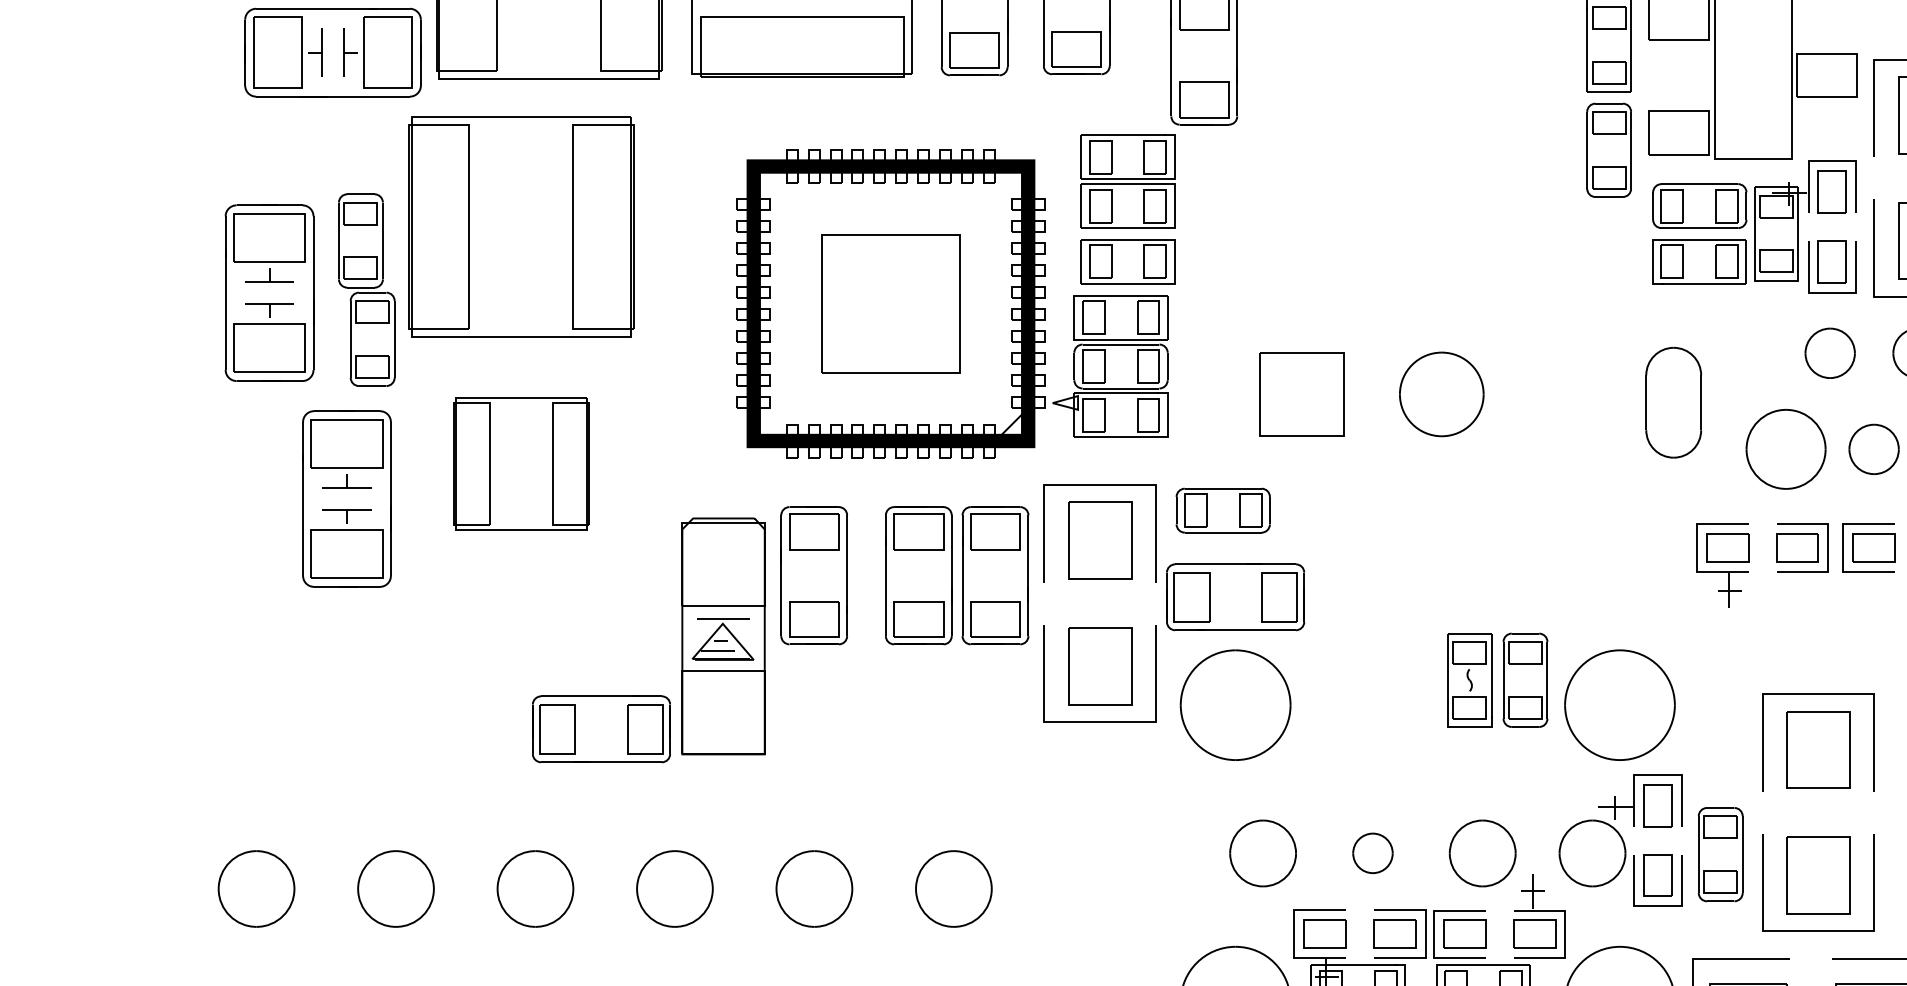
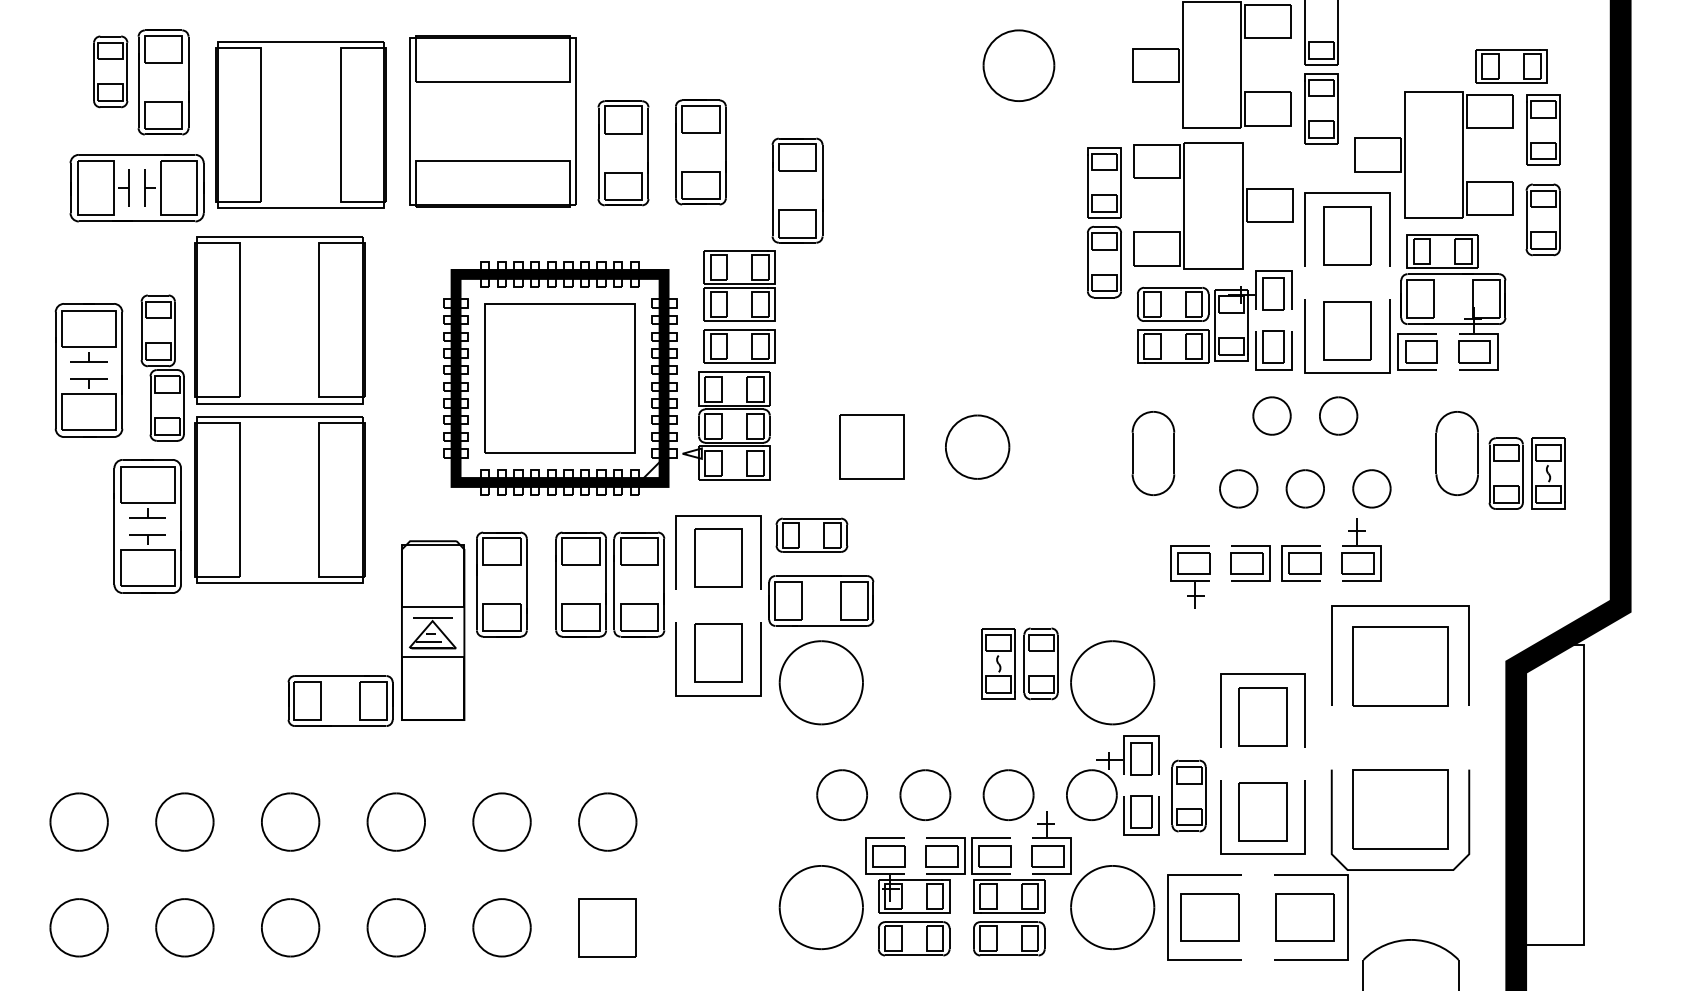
part: (890, 303) -> (559, 378), size x1.43
part: (1785, 448) -> (1238, 488), size x0.62
part: (520, 463) -> (279, 499), size x1.67
part: (1373, 852) -> (925, 794), size x1.67

